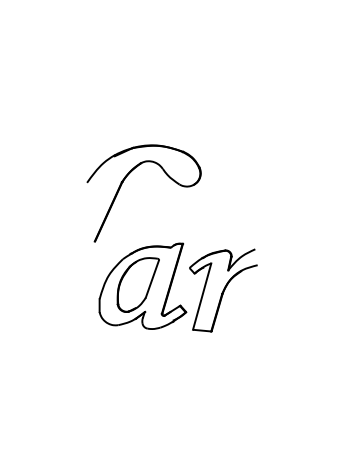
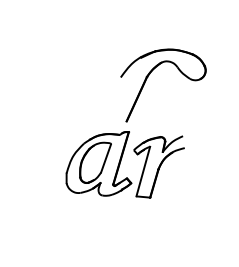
part: (125, 179) -> (149, 75), moved

